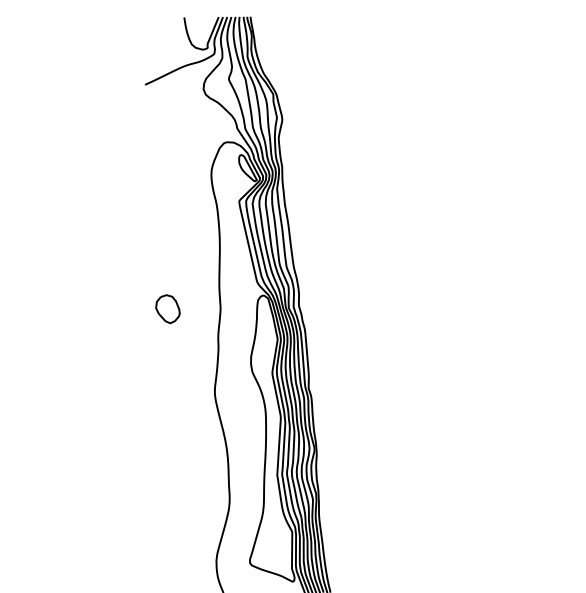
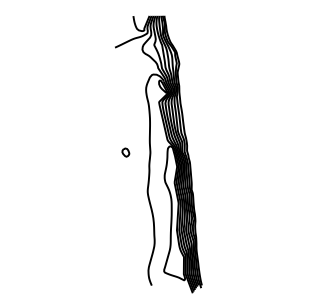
part: (167, 308) -> (125, 152), size x0.62

